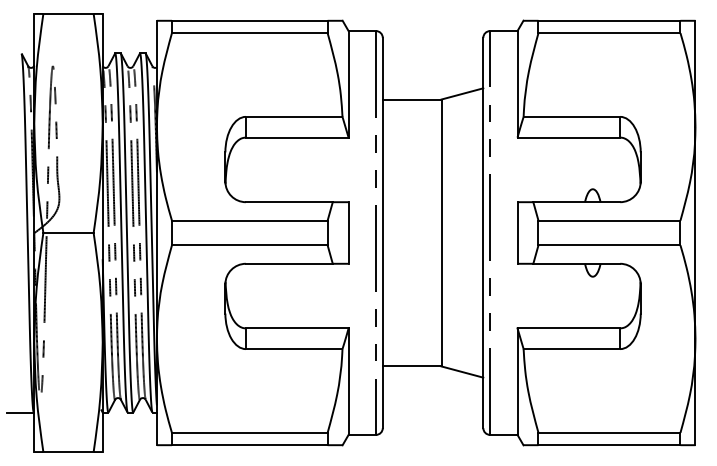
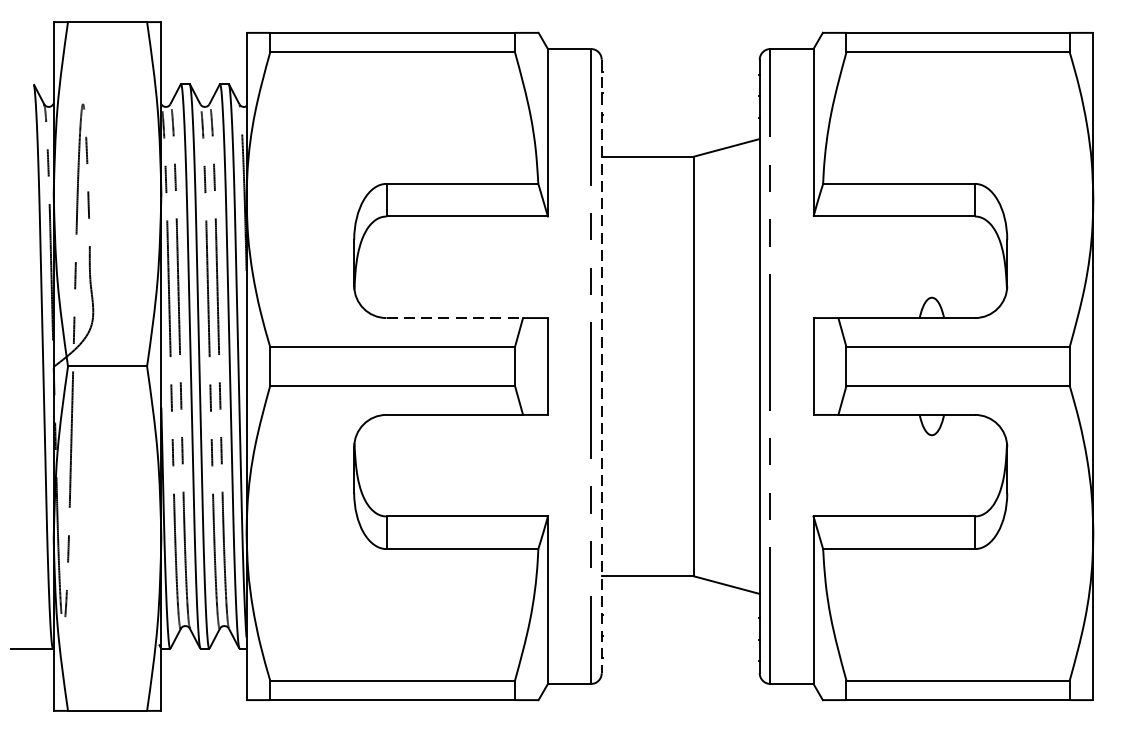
line: (289, 202) -> (455, 318), solid -> dashed
line: (382, 233) -> (601, 367), solid -> dashed

